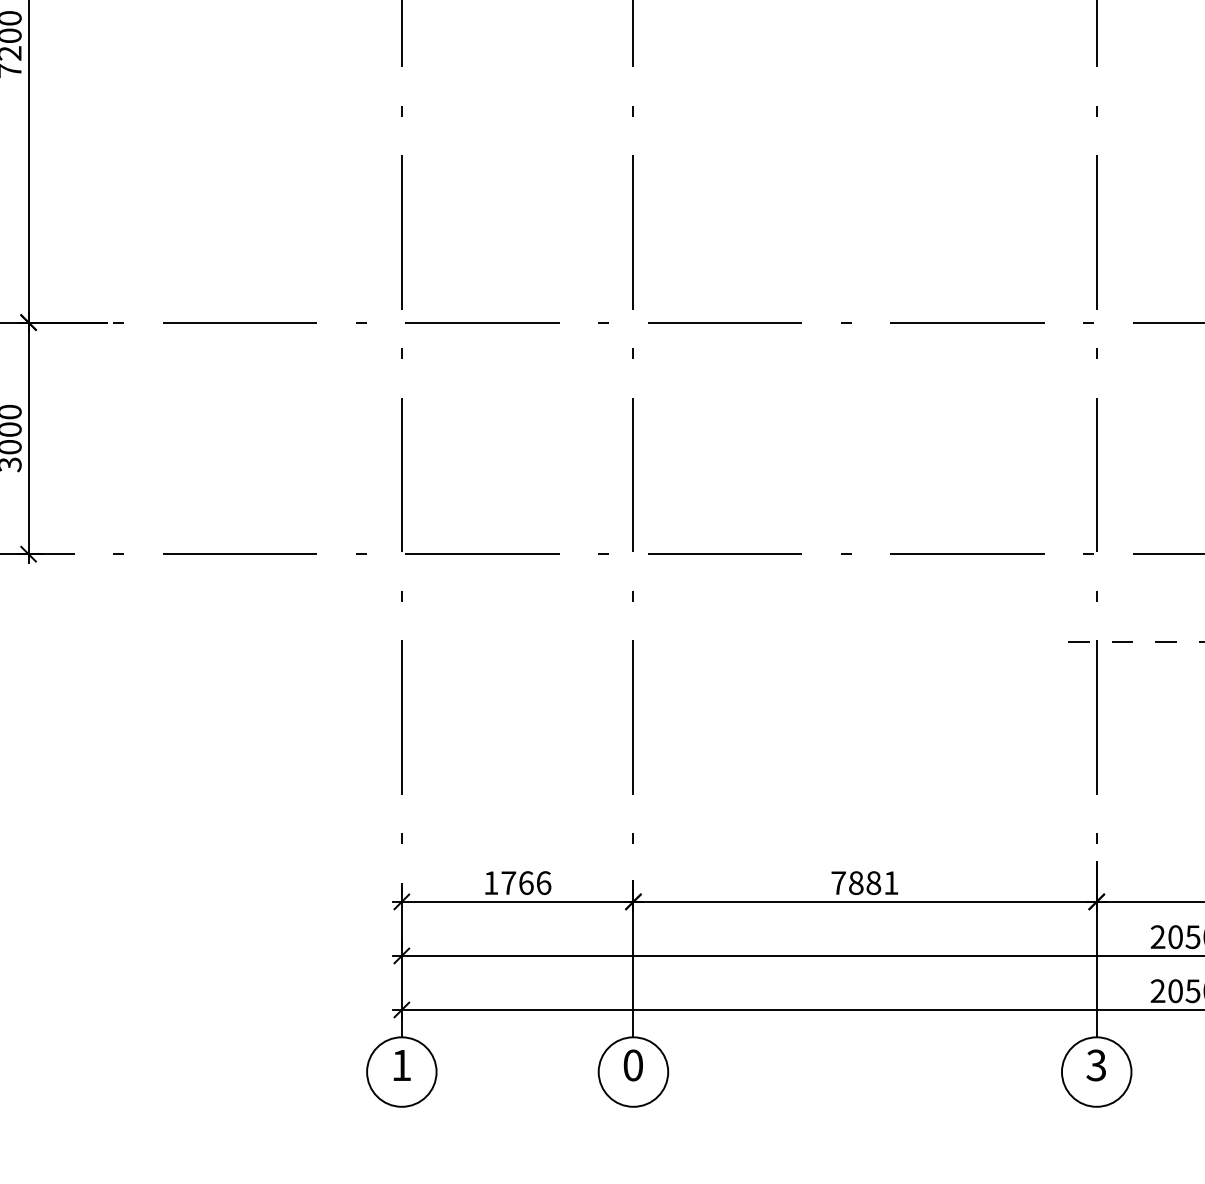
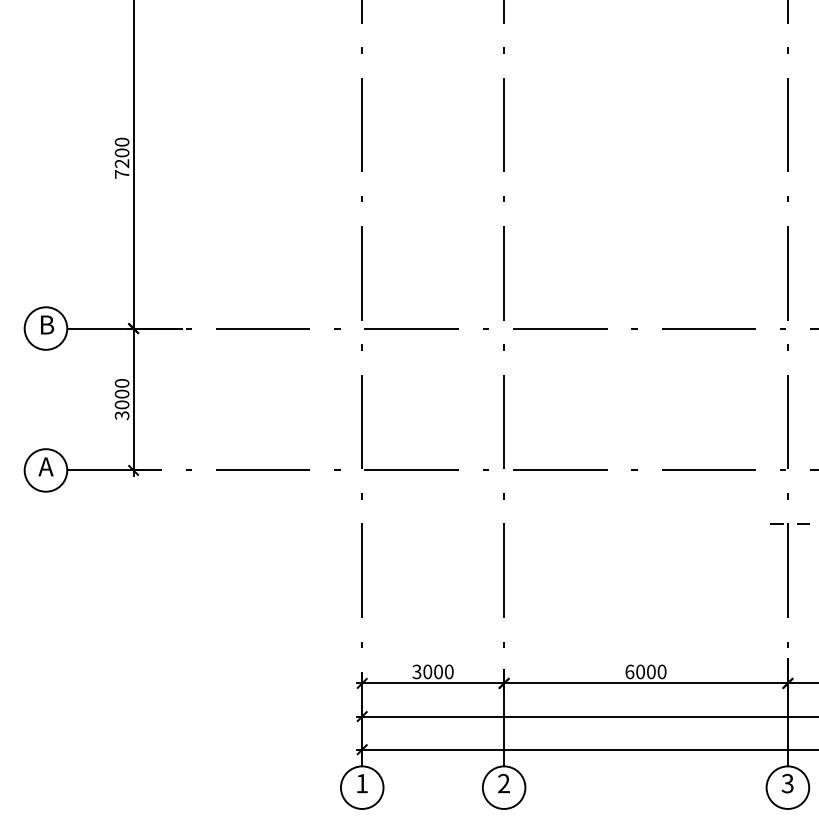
text: (516, 882) -> (432, 671), 1766 -> 3000
text: (864, 882) -> (645, 671), 7881 -> 6000
text: (632, 1065) -> (503, 783), 0 -> 2

